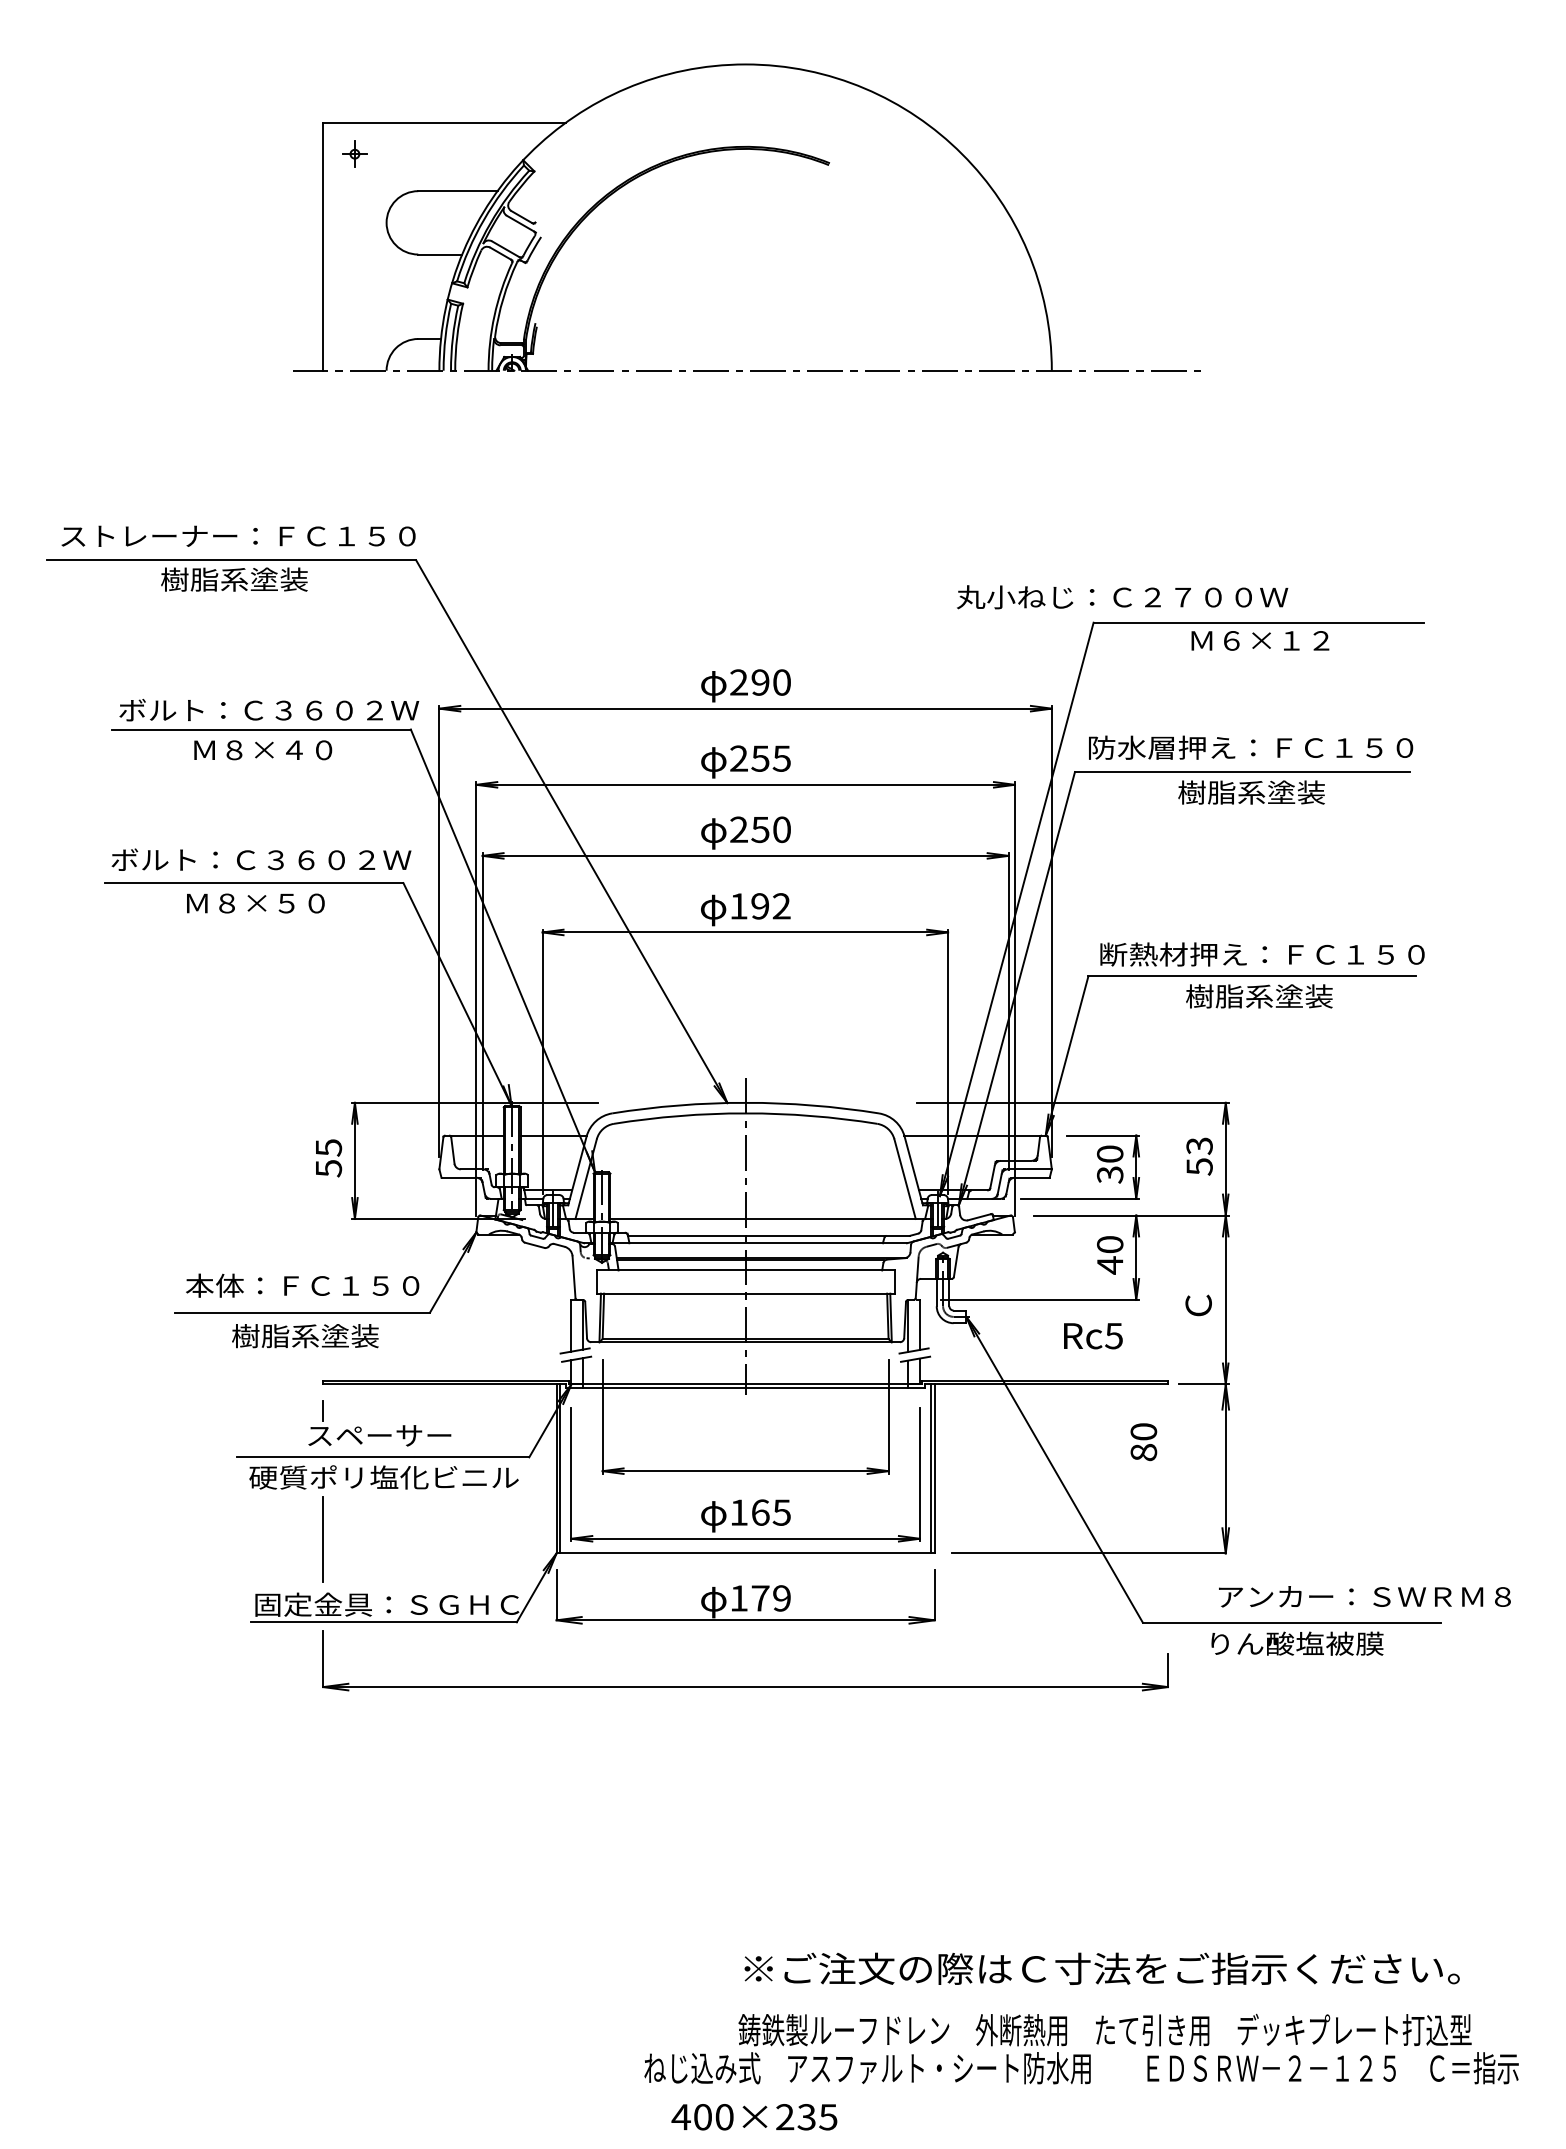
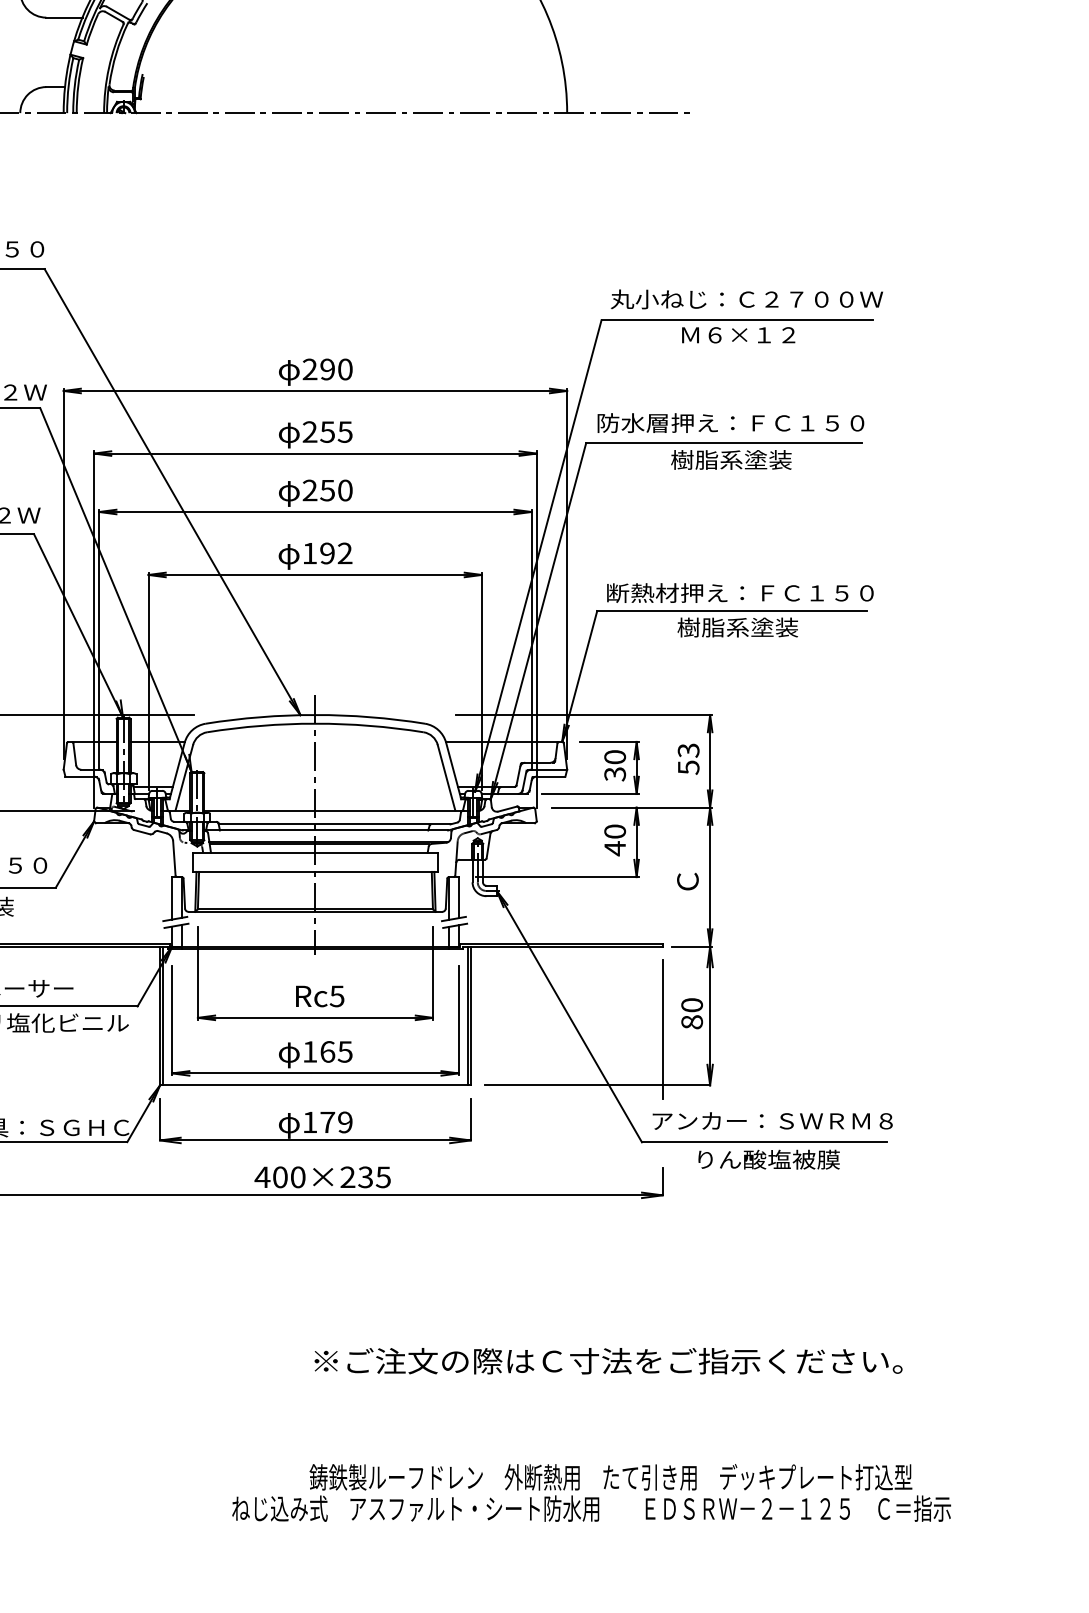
text: (1122, 597) -> (746, 299), moved
text: (1093, 1336) -> (320, 996), moved
text: (1143, 1442) -> (691, 1013), moved
line: (1167, 1485) -> (662, 1029), added
text: (1364, 1596) -> (772, 1120), moved
text: (1101, 1968) -> (608, 1360), moved
text: (754, 2117) -> (322, 1177), moved

